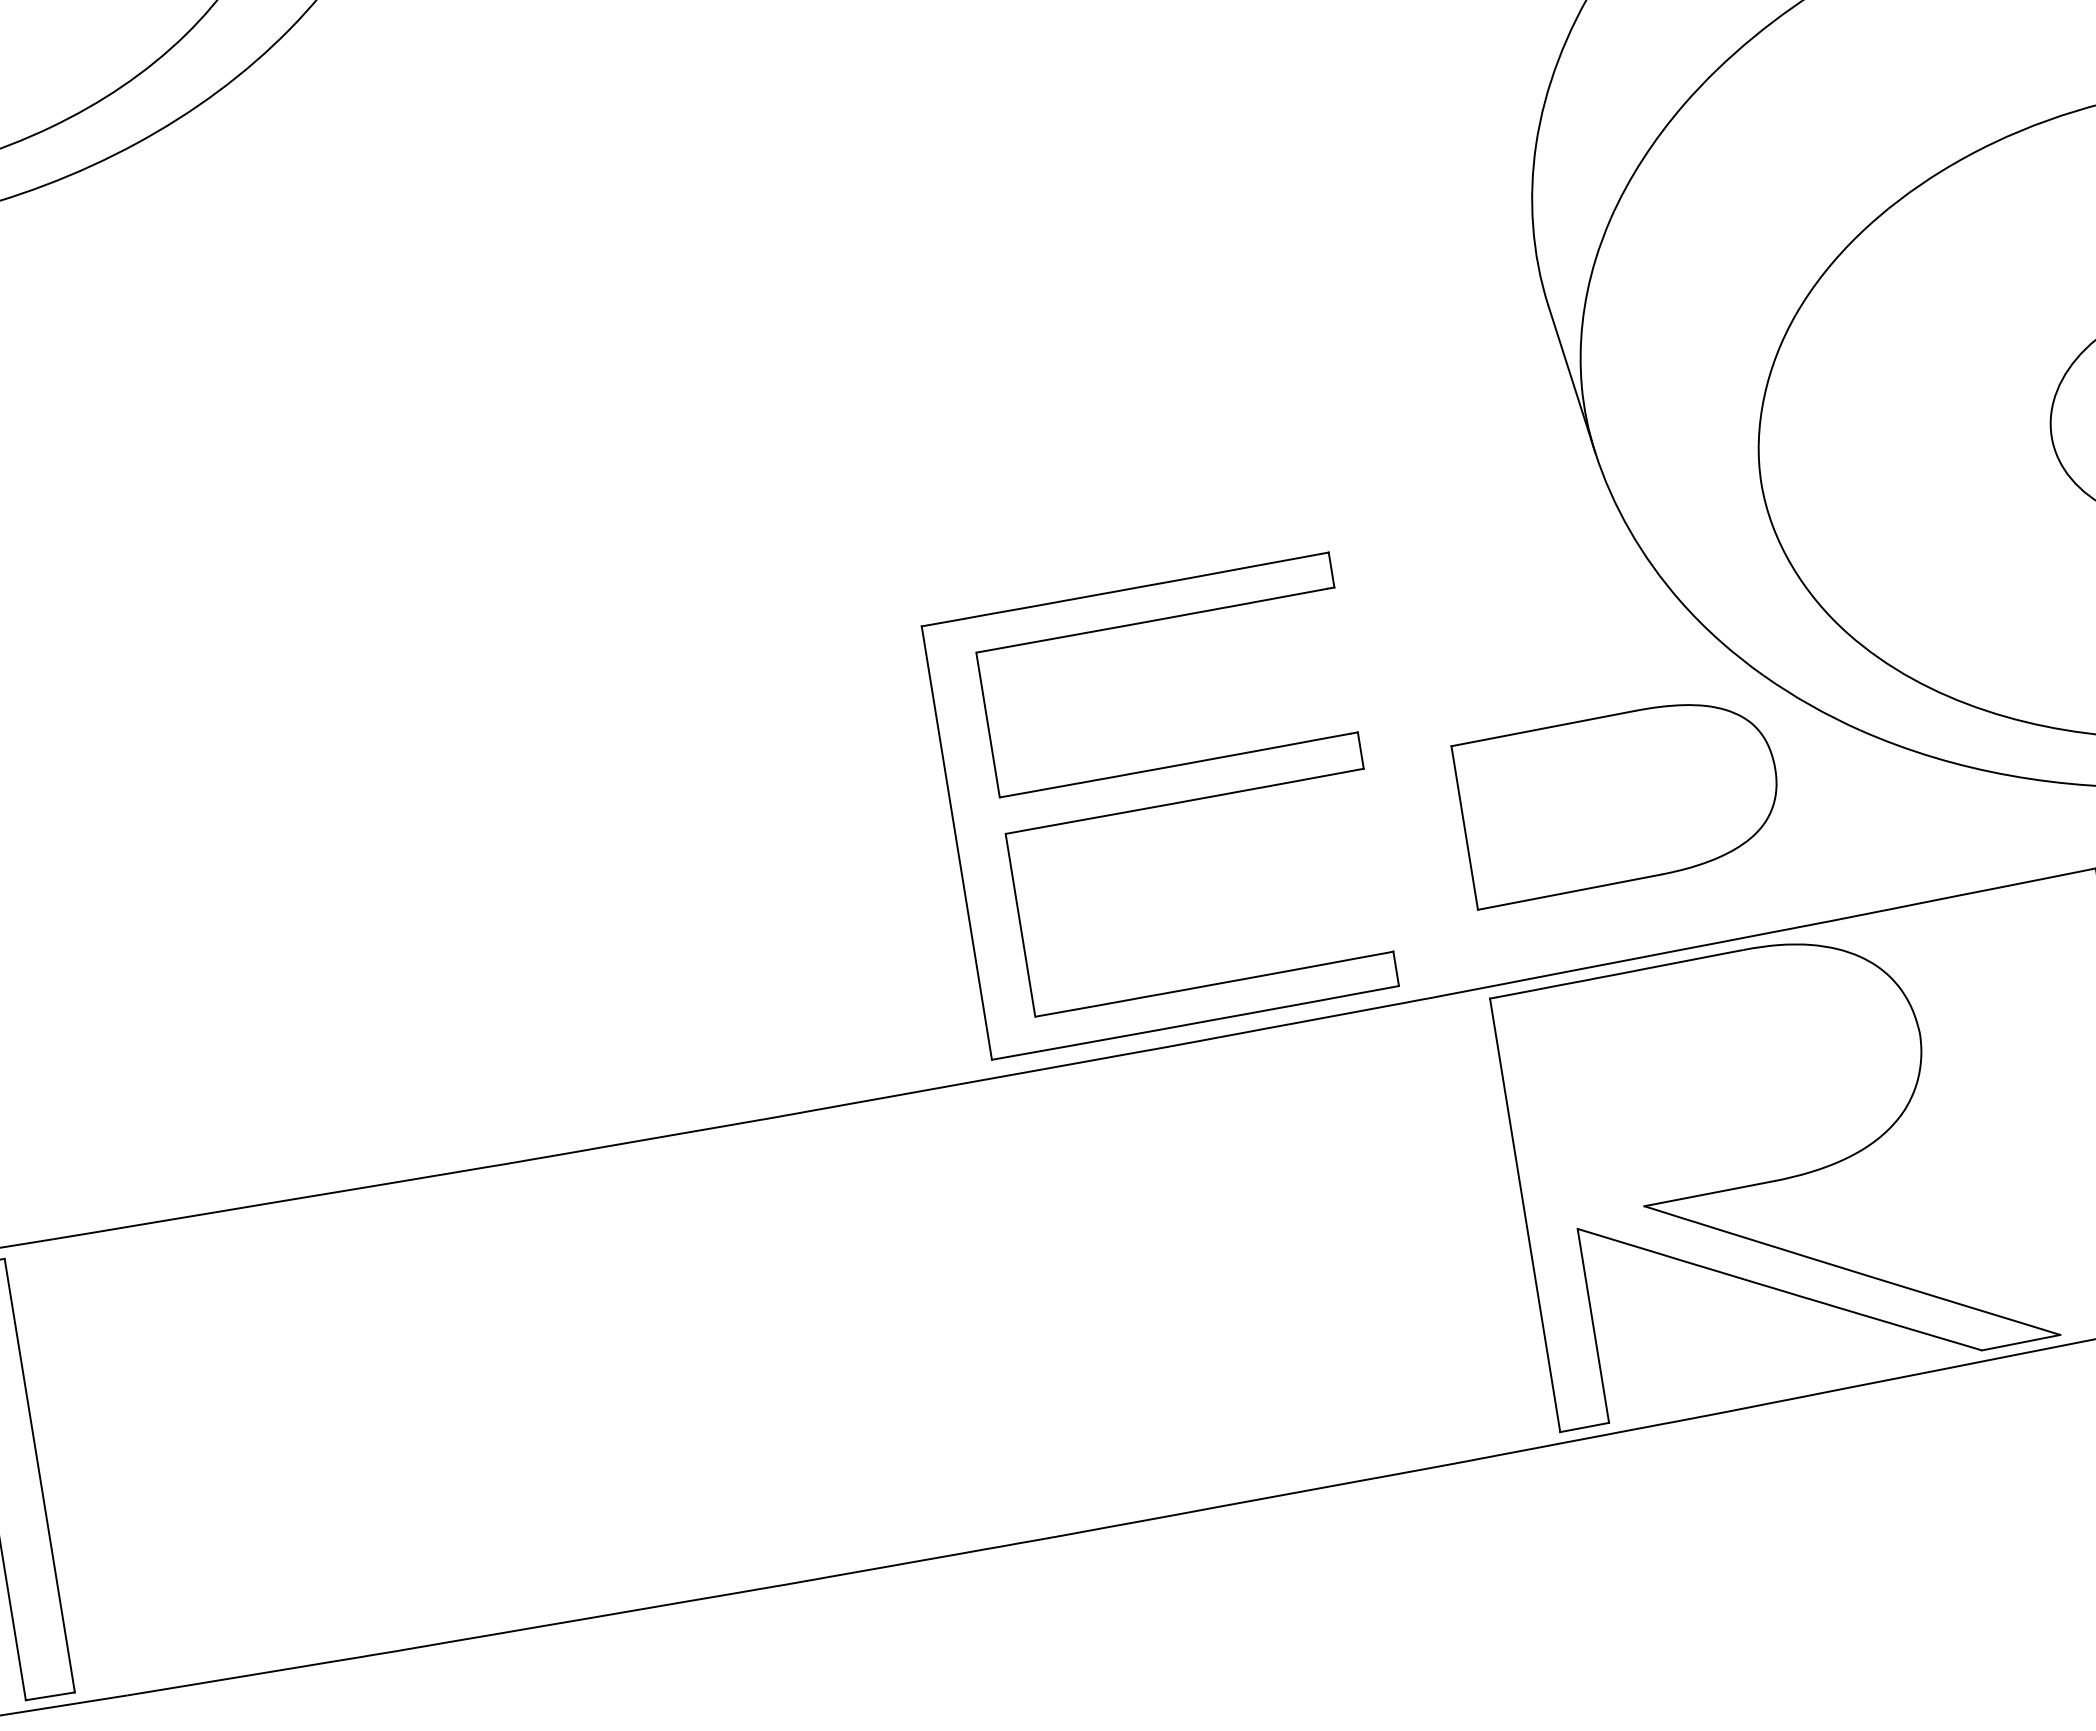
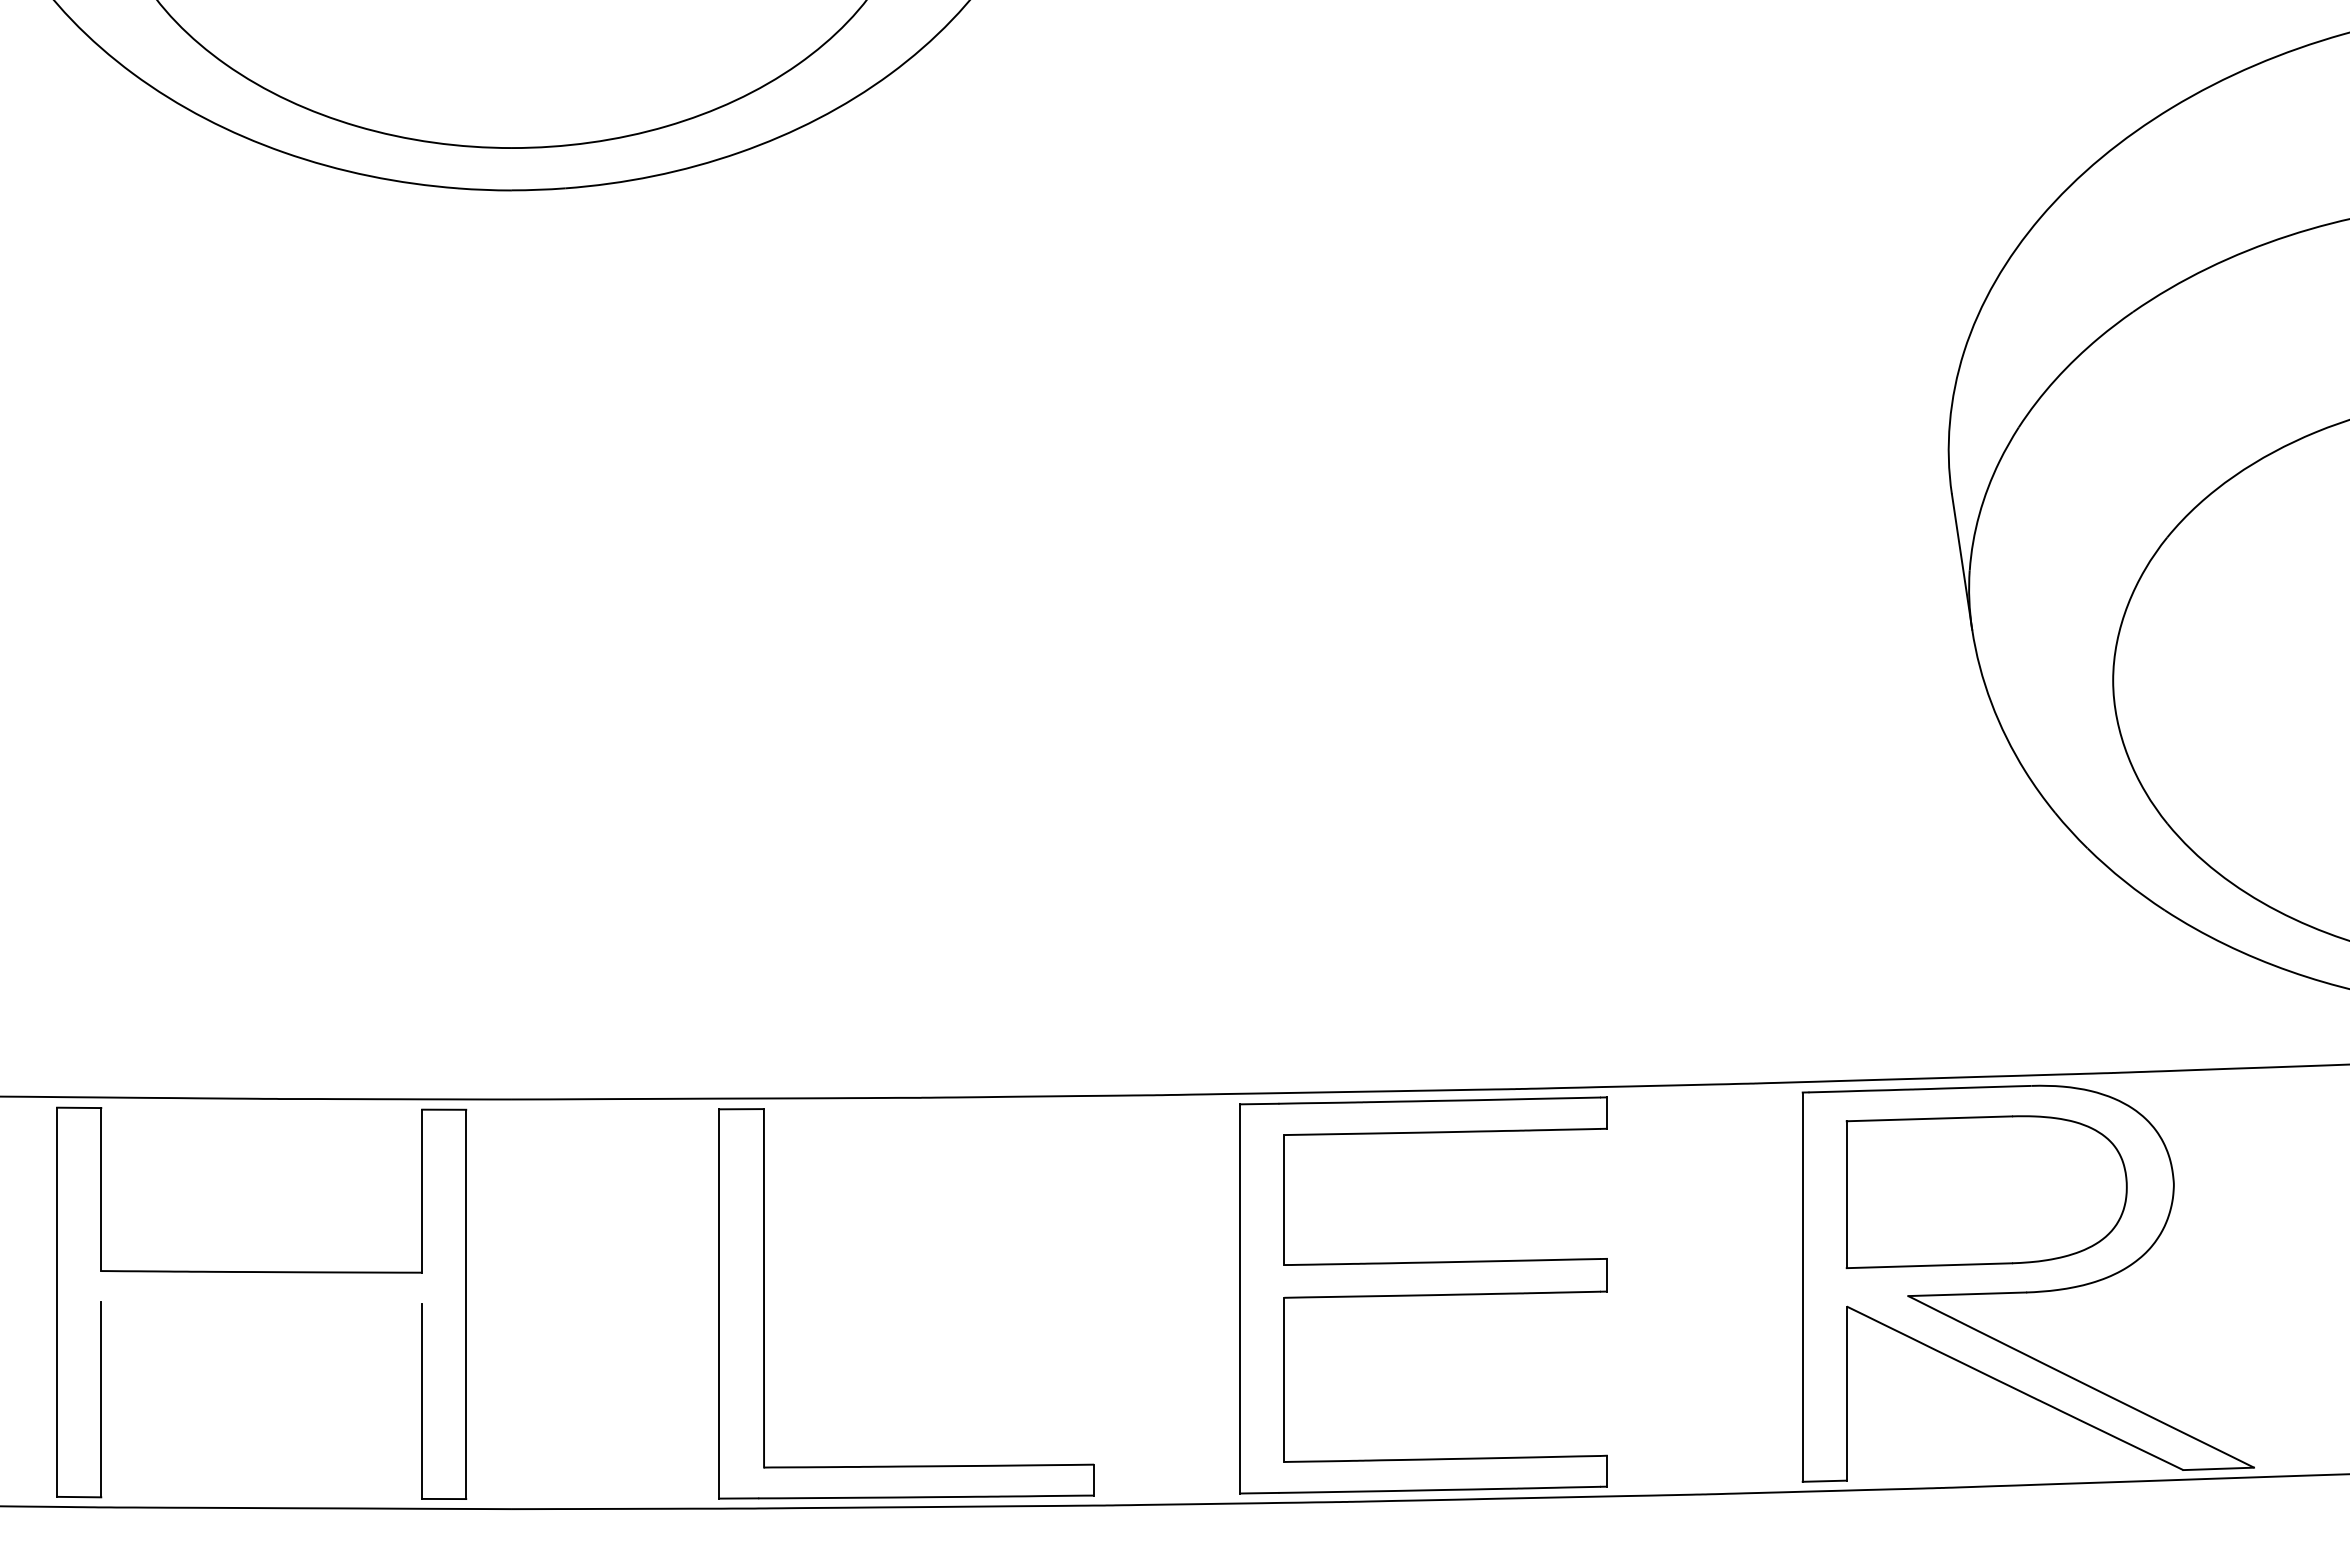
part: (1619, 800) -> (1986, 1192), moved
part: (1160, 806) -> (1423, 1295), moved
part: (371, 1420) -> (764, 1303), added

